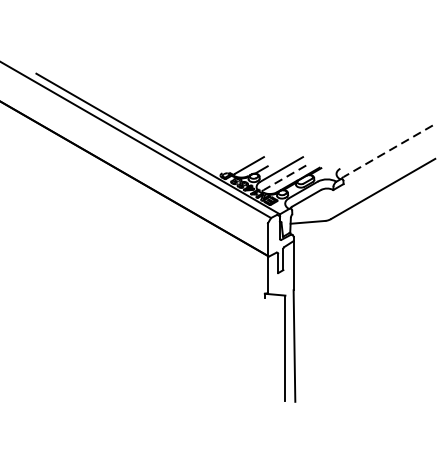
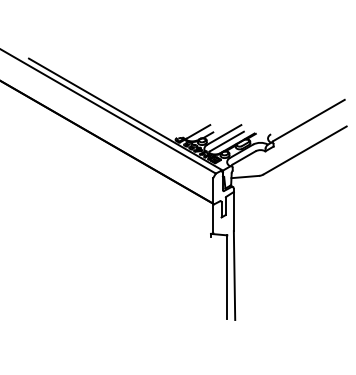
line: (387, 151) -> (308, 120), dashed -> solid
line: (284, 177) -> (226, 141), dashed -> solid

